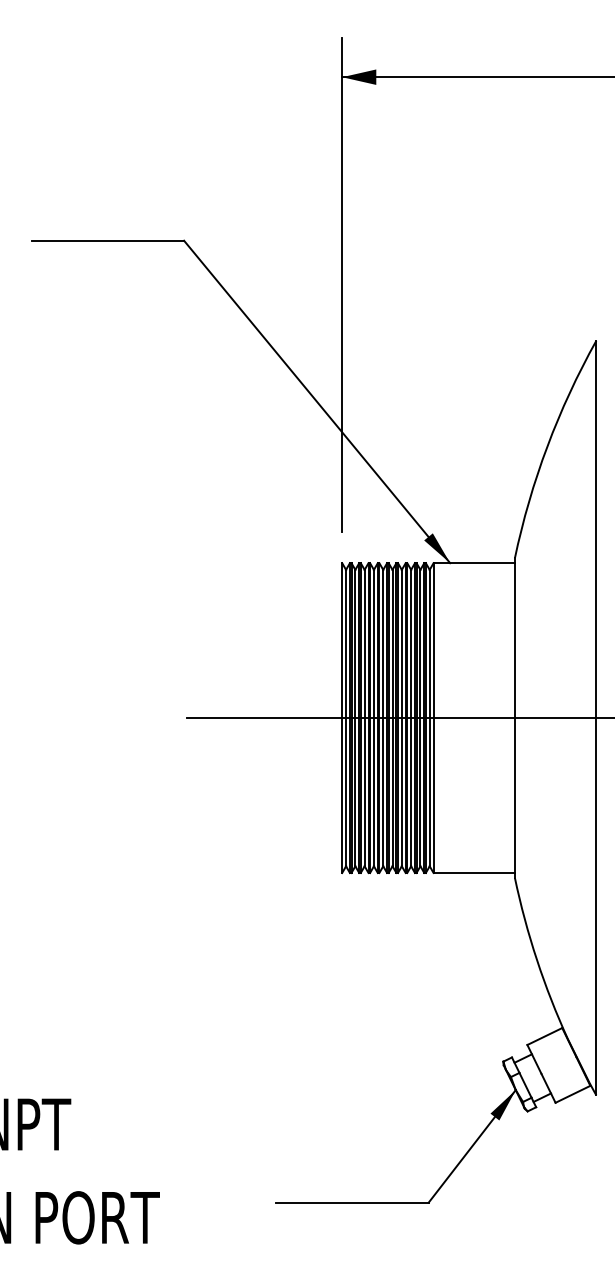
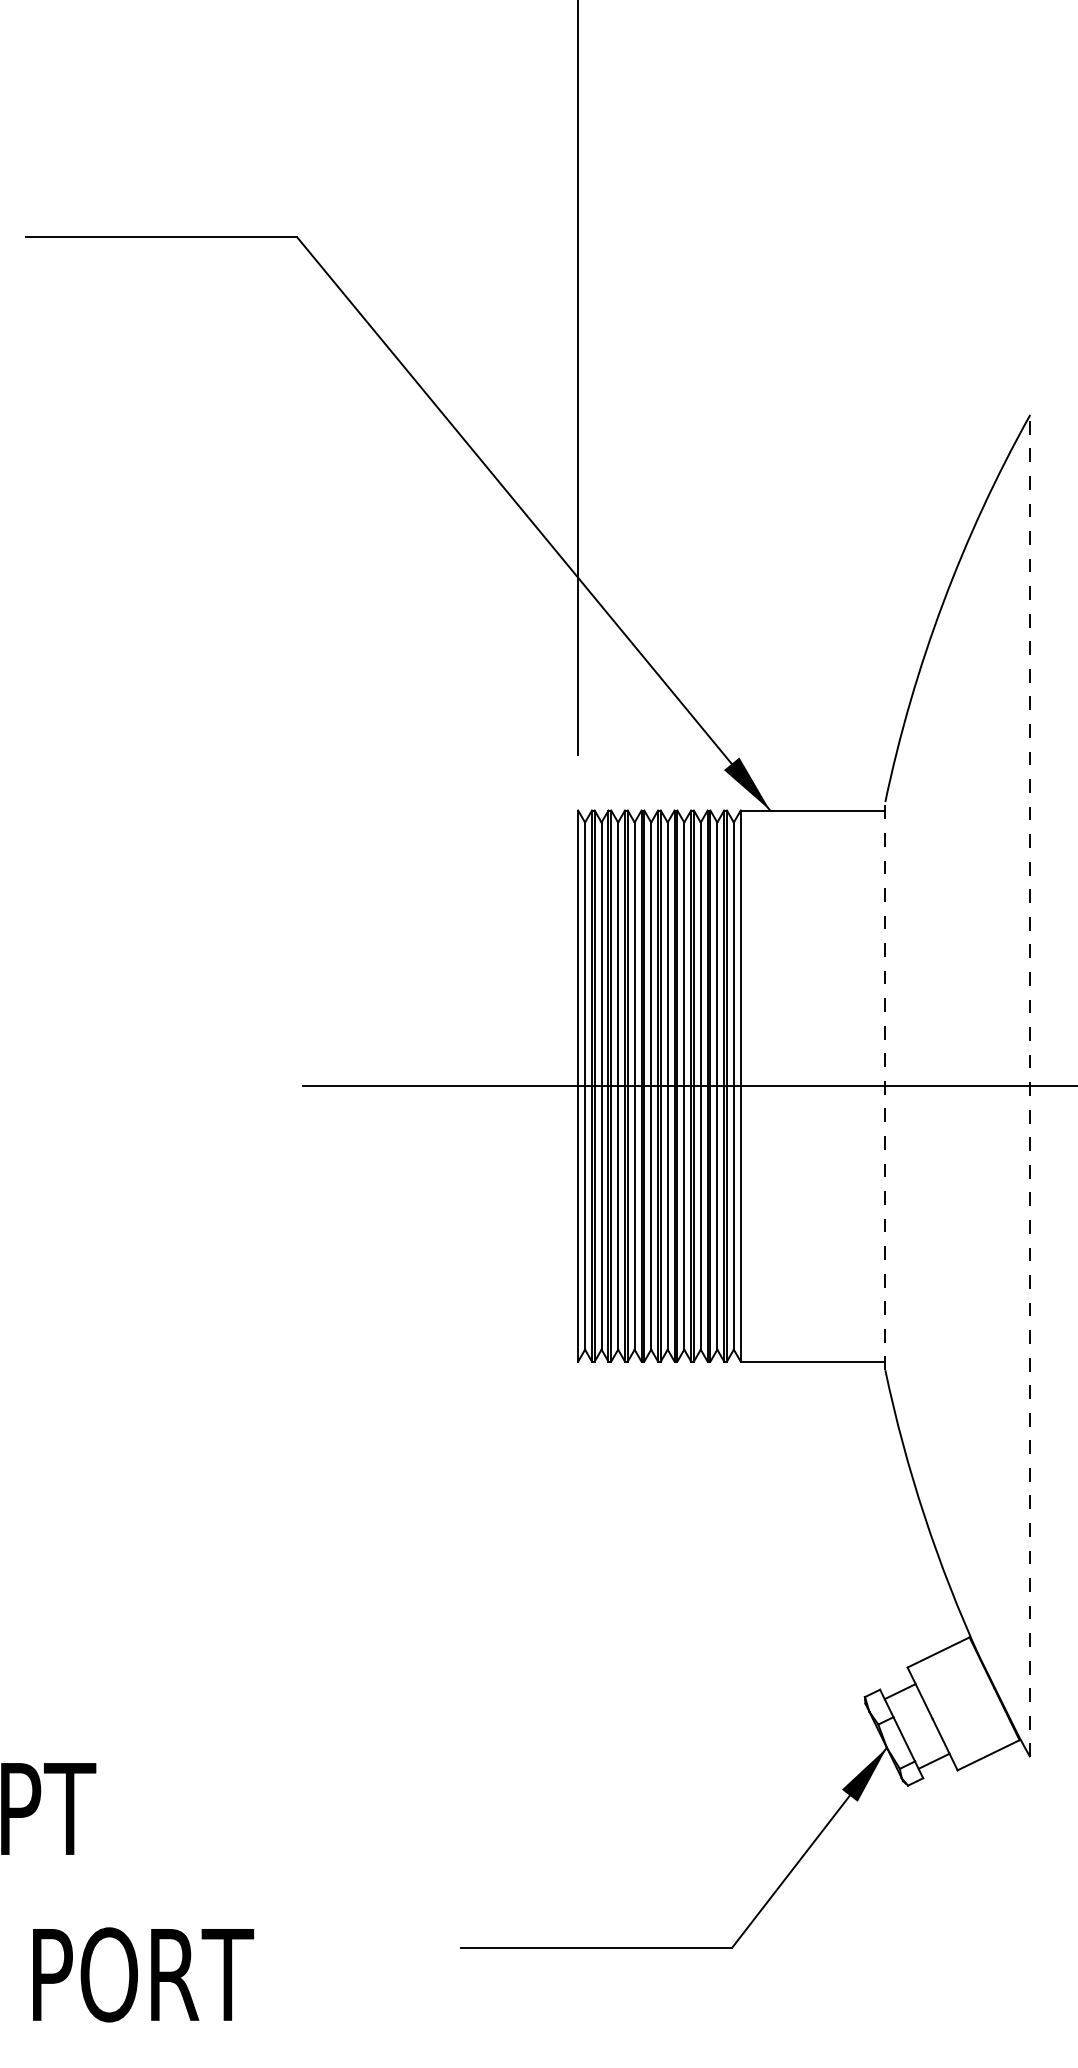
line: (596, 717) -> (1030, 1085), solid -> dashed
line: (514, 718) -> (884, 1086), solid -> dashed

